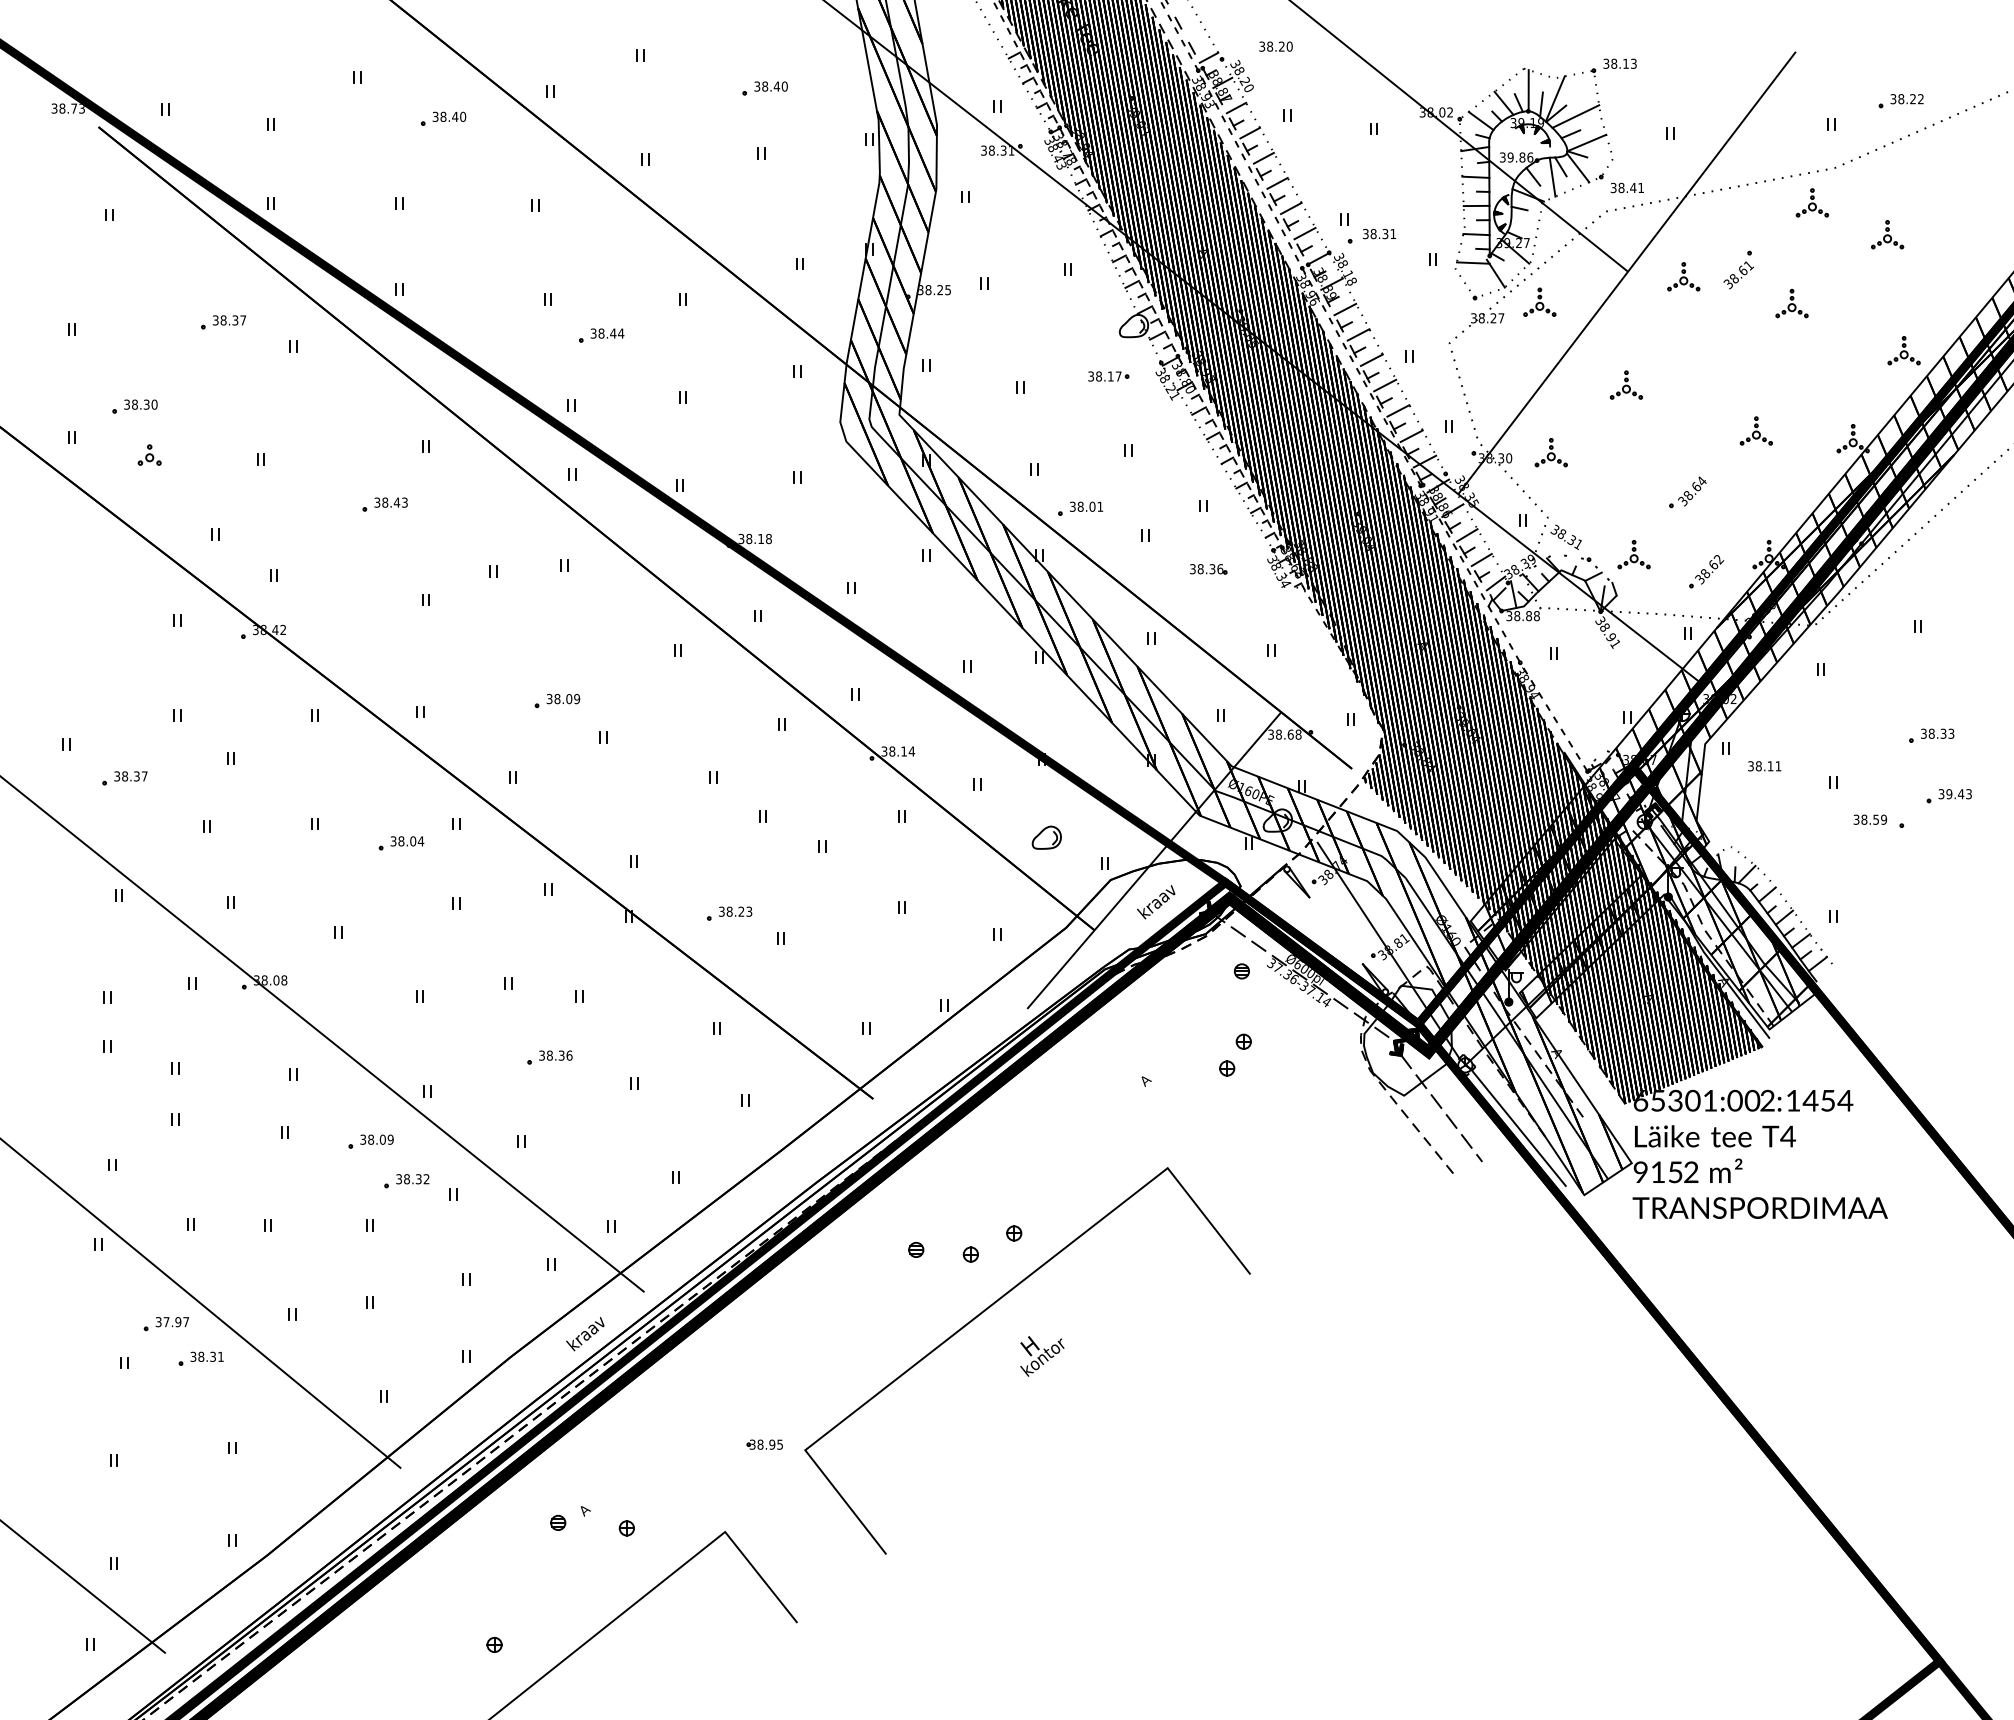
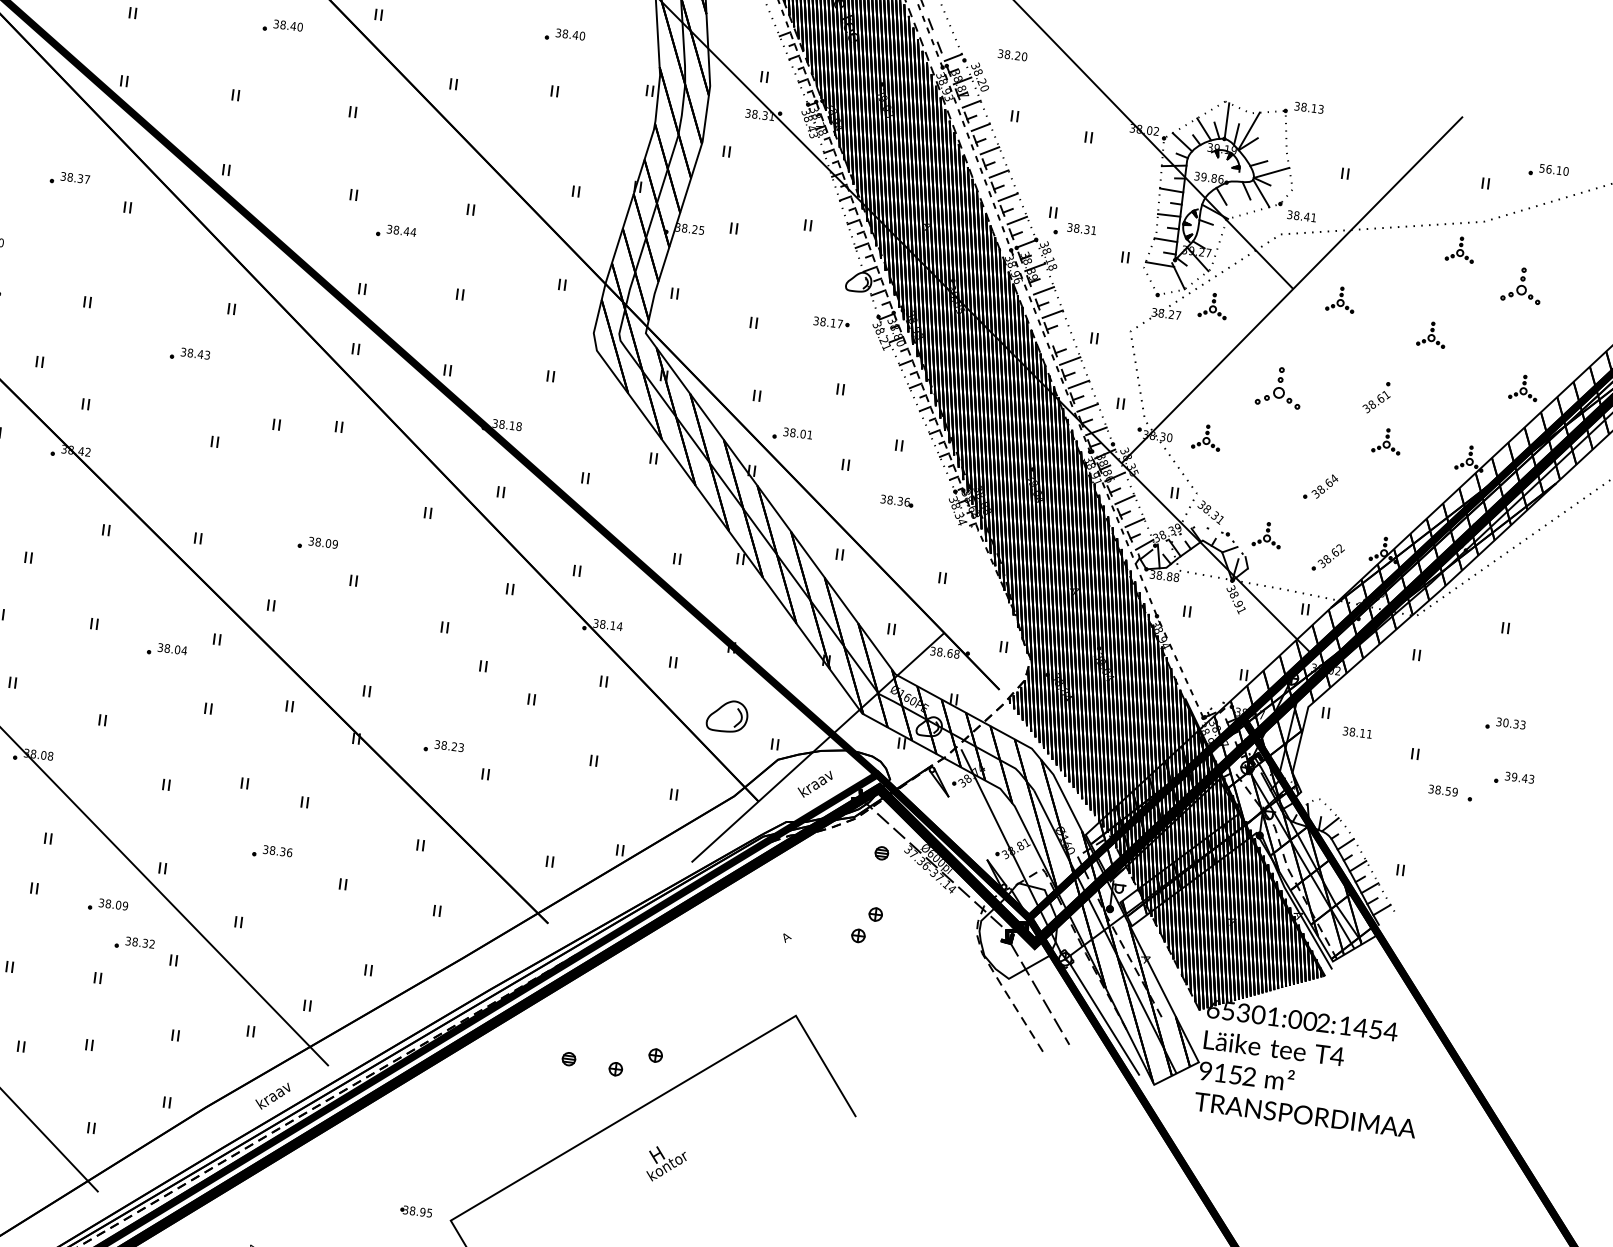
text: (1906, 99) -> (1553, 170), 38.22 -> 56.10
line: (1575, 116) -> (1264, 148), removed
line: (1552, 176) -> (1238, 198), removed
part: (1887, 234) -> (1522, 285), size x1.4
part: (1738, 269) -> (1376, 397), moved
line: (1371, 359) -> (1061, 336), removed
part: (1625, 384) -> (1278, 386), size x1.6
text: (1931, 733) -> (1505, 722), 38.33 -> 30.33
part: (1046, 837) -> (727, 715), size x1.6

